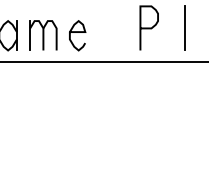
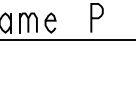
line: (183, 27) -> (119, 17), removed

